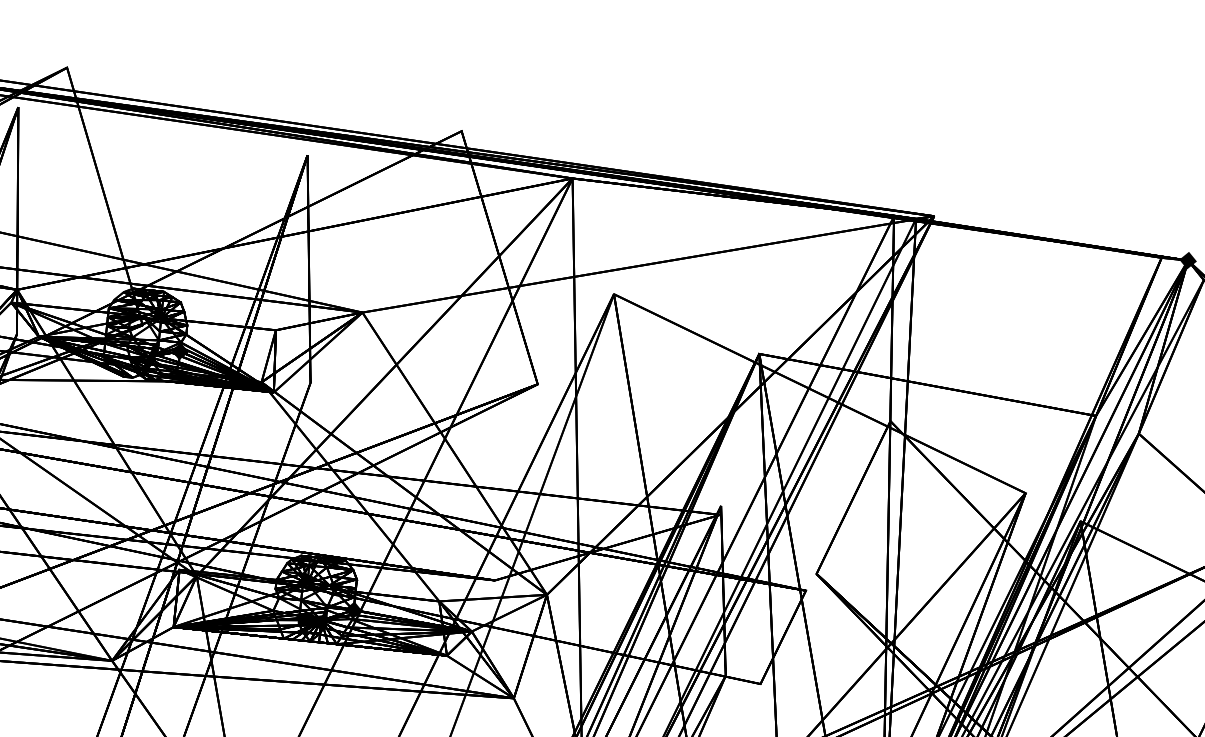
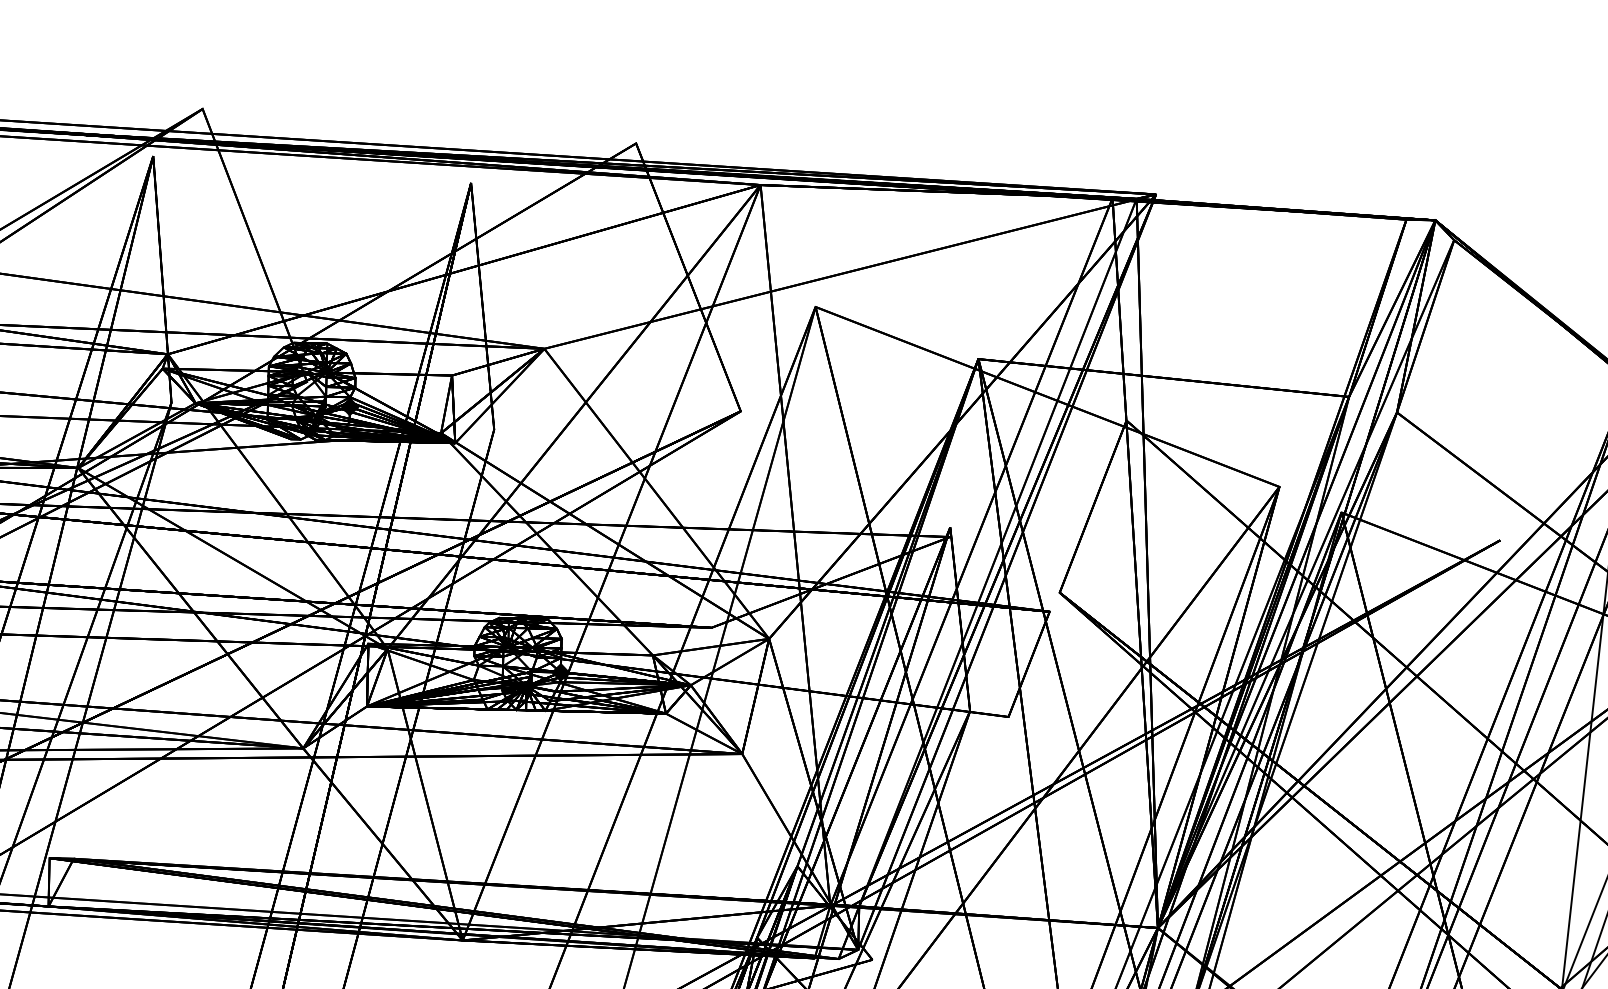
fill: (1188, 260) -> (1435, 220), removed

